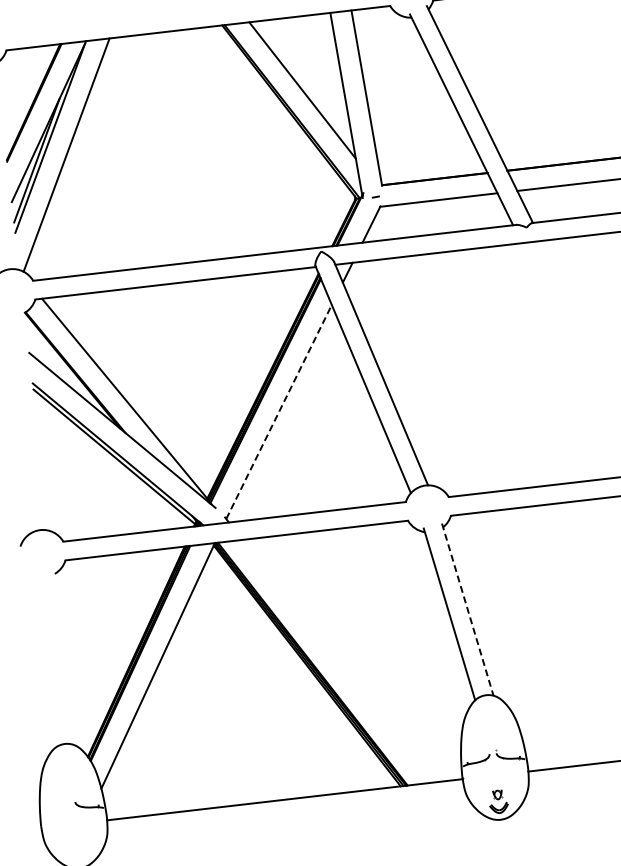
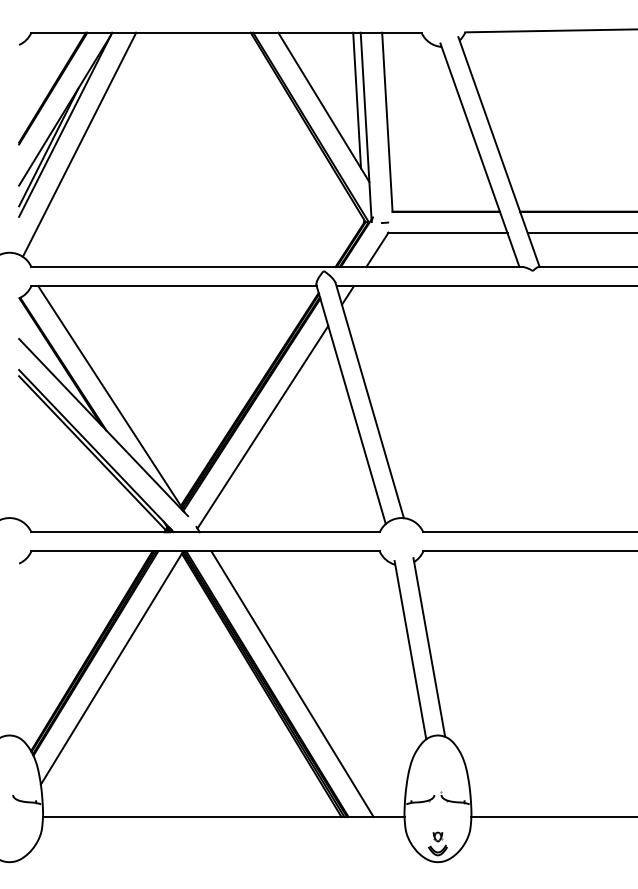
line: (334, 79) -> (357, 100), added
line: (278, 412) -> (262, 427), dashed -> solid
line: (467, 609) -> (429, 647), dashed -> solid
line: (337, 661) -> (292, 684), added

